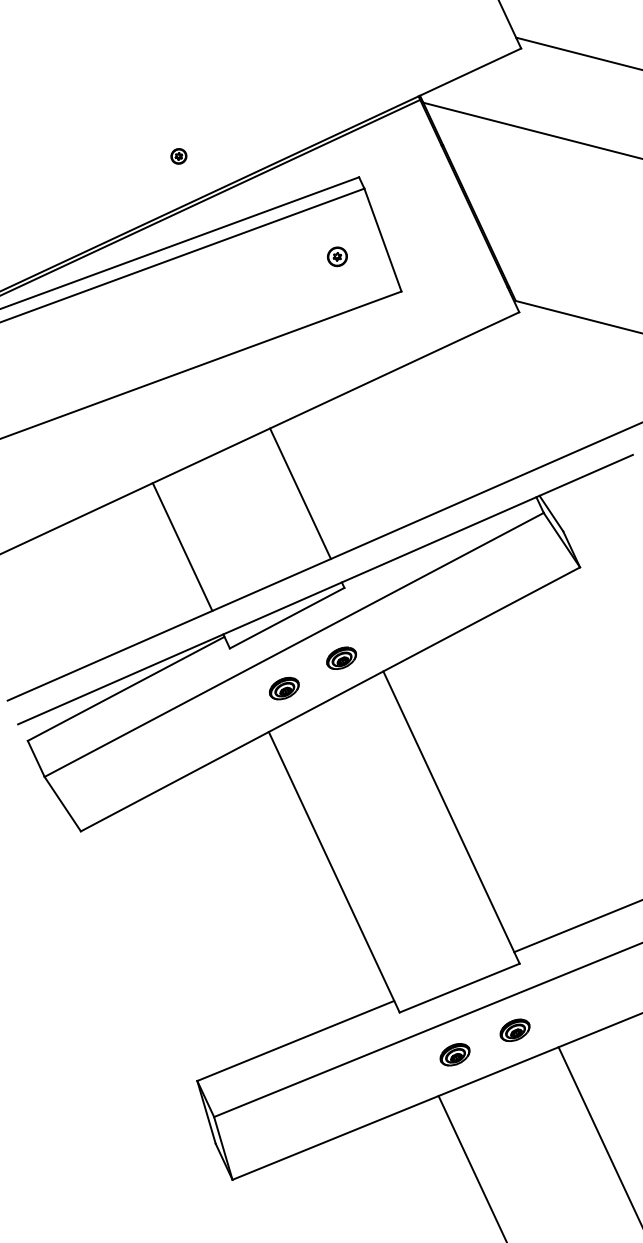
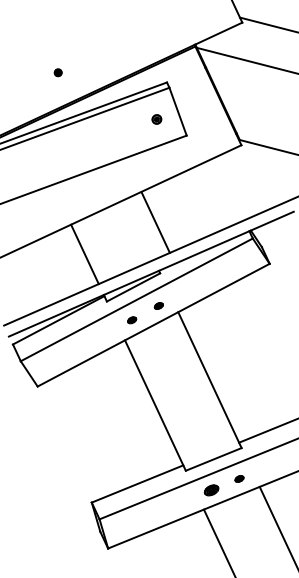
part: (177, 155) -> (57, 72), moved
line: (299, 493) -> (155, 222), moved
part: (340, 656) -> (158, 305), size x0.6
part: (282, 689) -> (131, 320), size x0.6
part: (515, 1029) -> (239, 478), size x0.6

